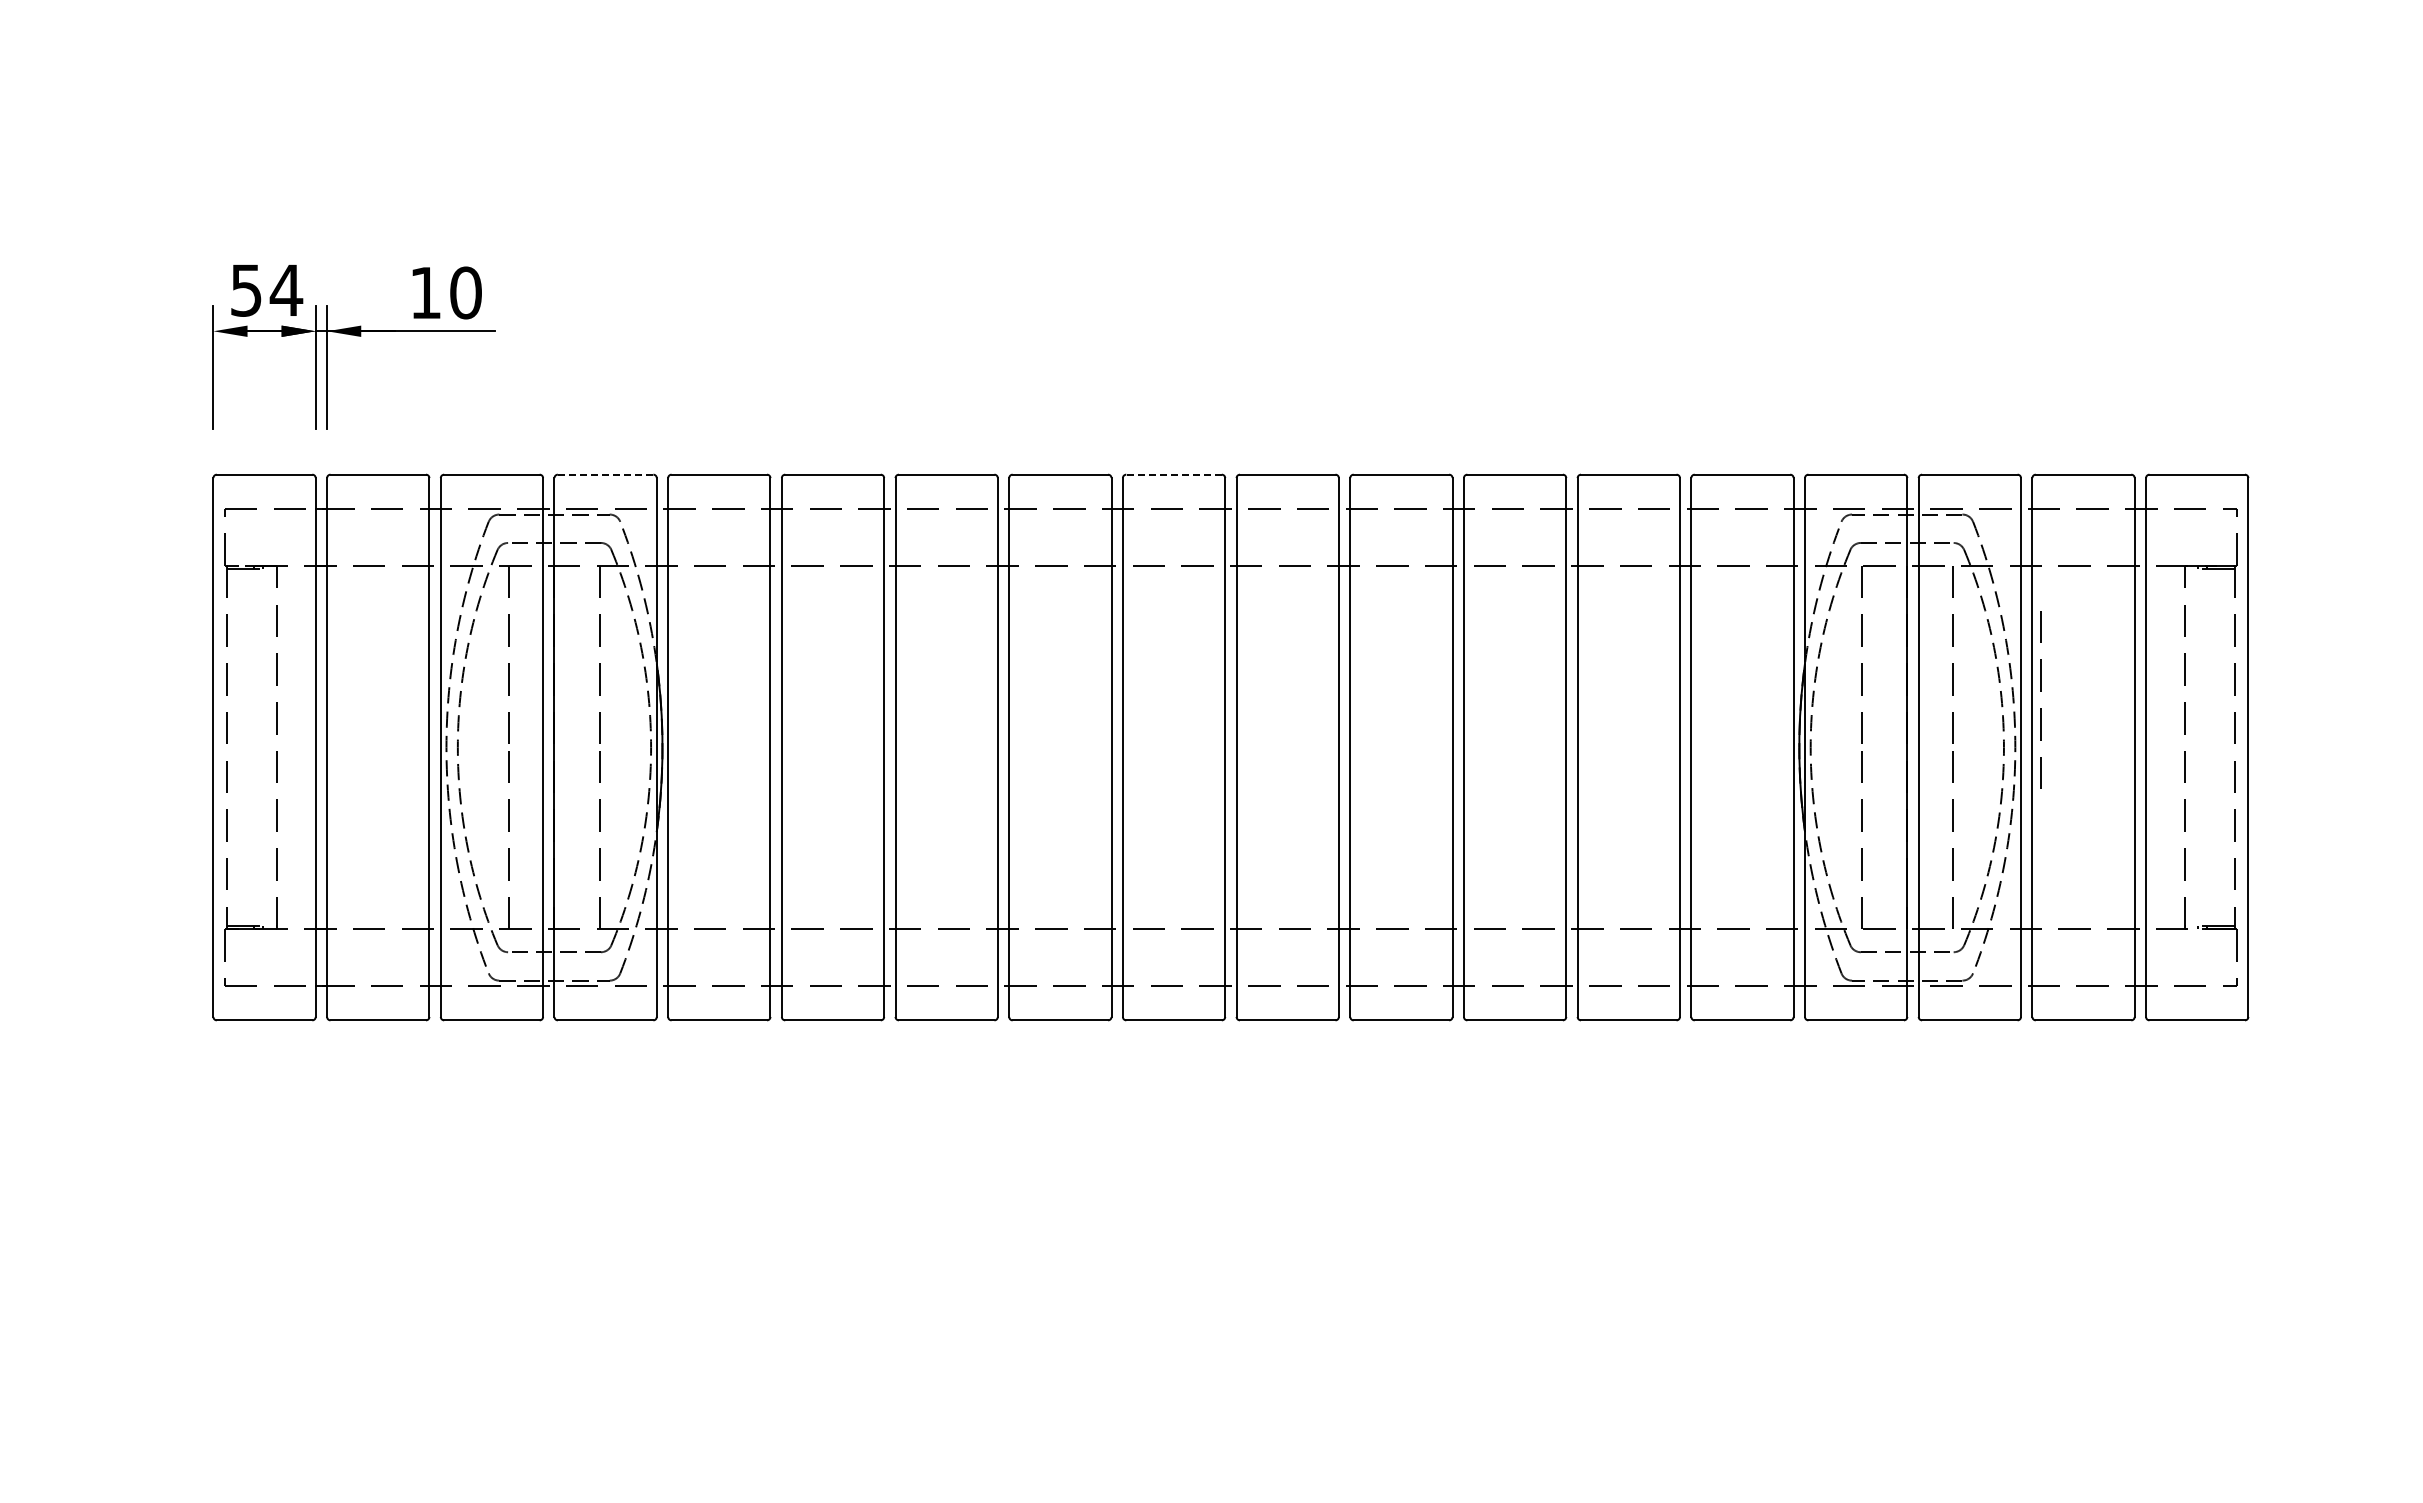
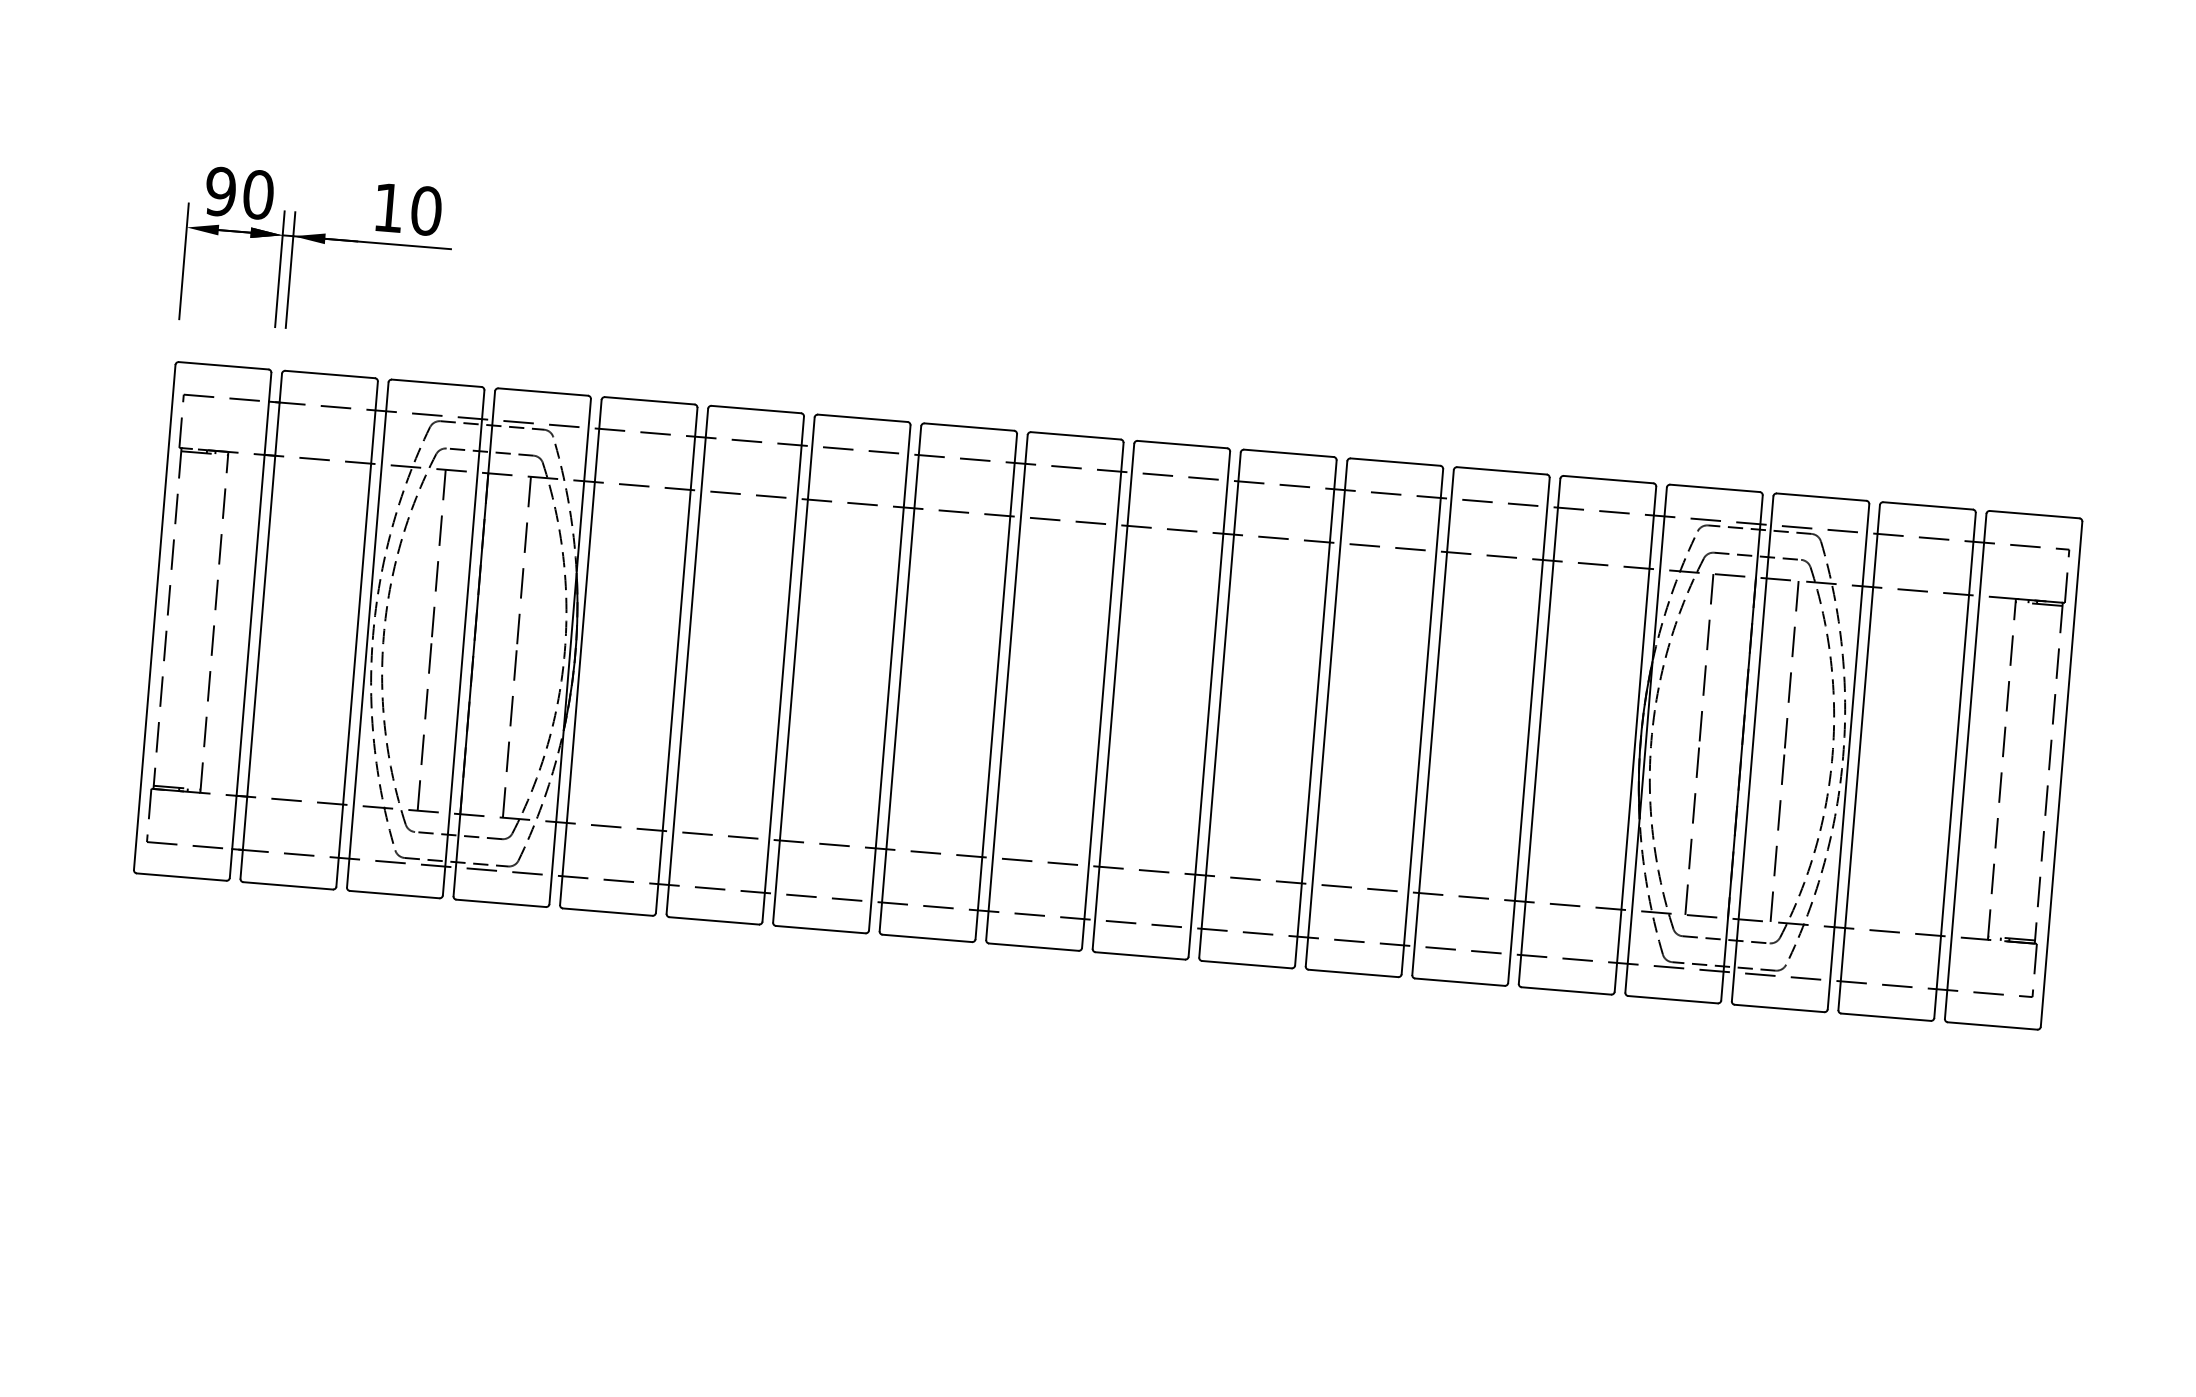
text: (266, 290) -> (239, 193), 54 -> 90
line: (605, 474) -> (543, 391), dashed -> solid
line: (1174, 474) -> (1076, 435), dashed -> solid
line: (2040, 691) -> (1871, 705), removed

